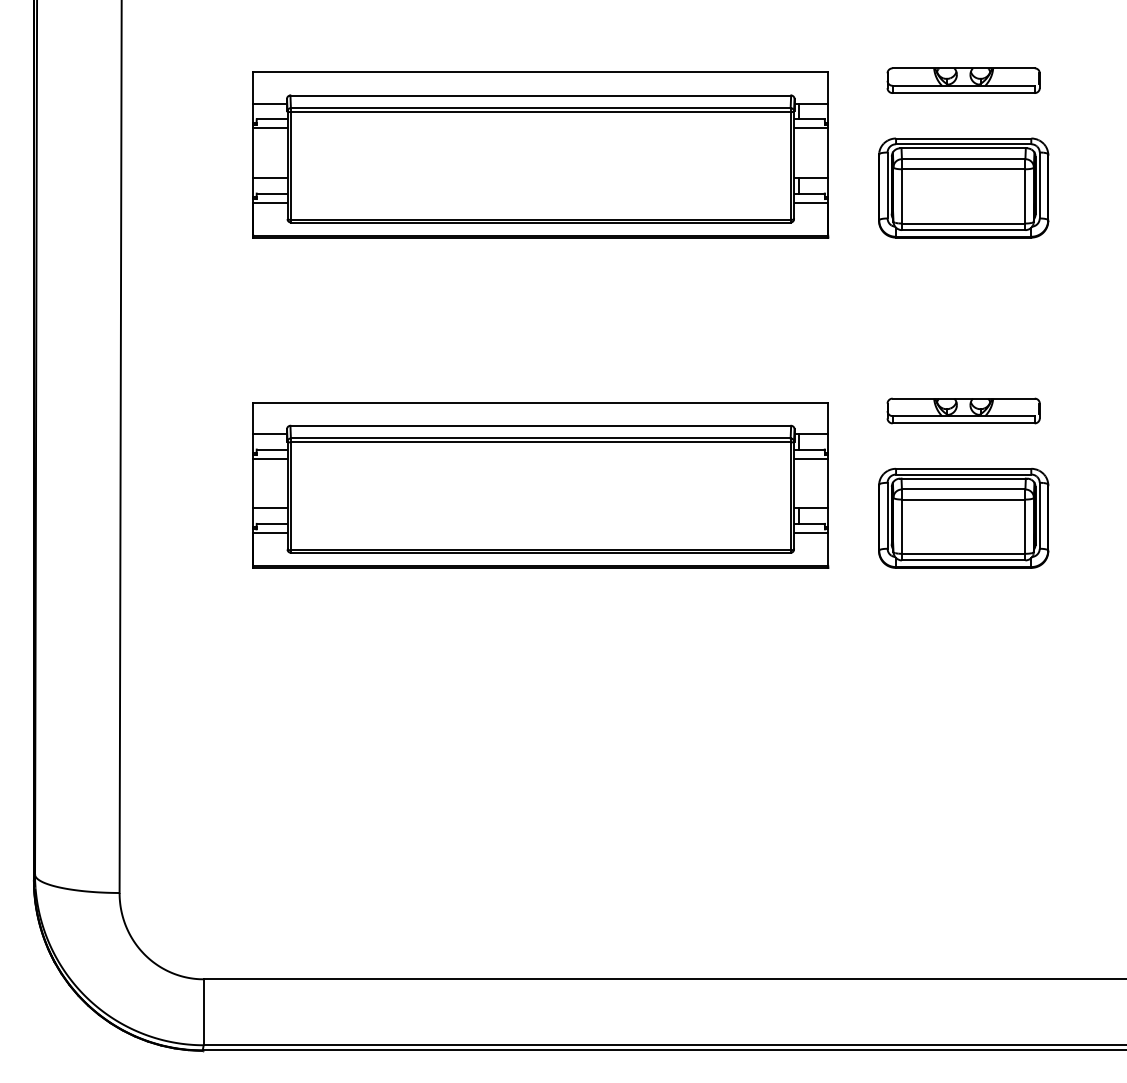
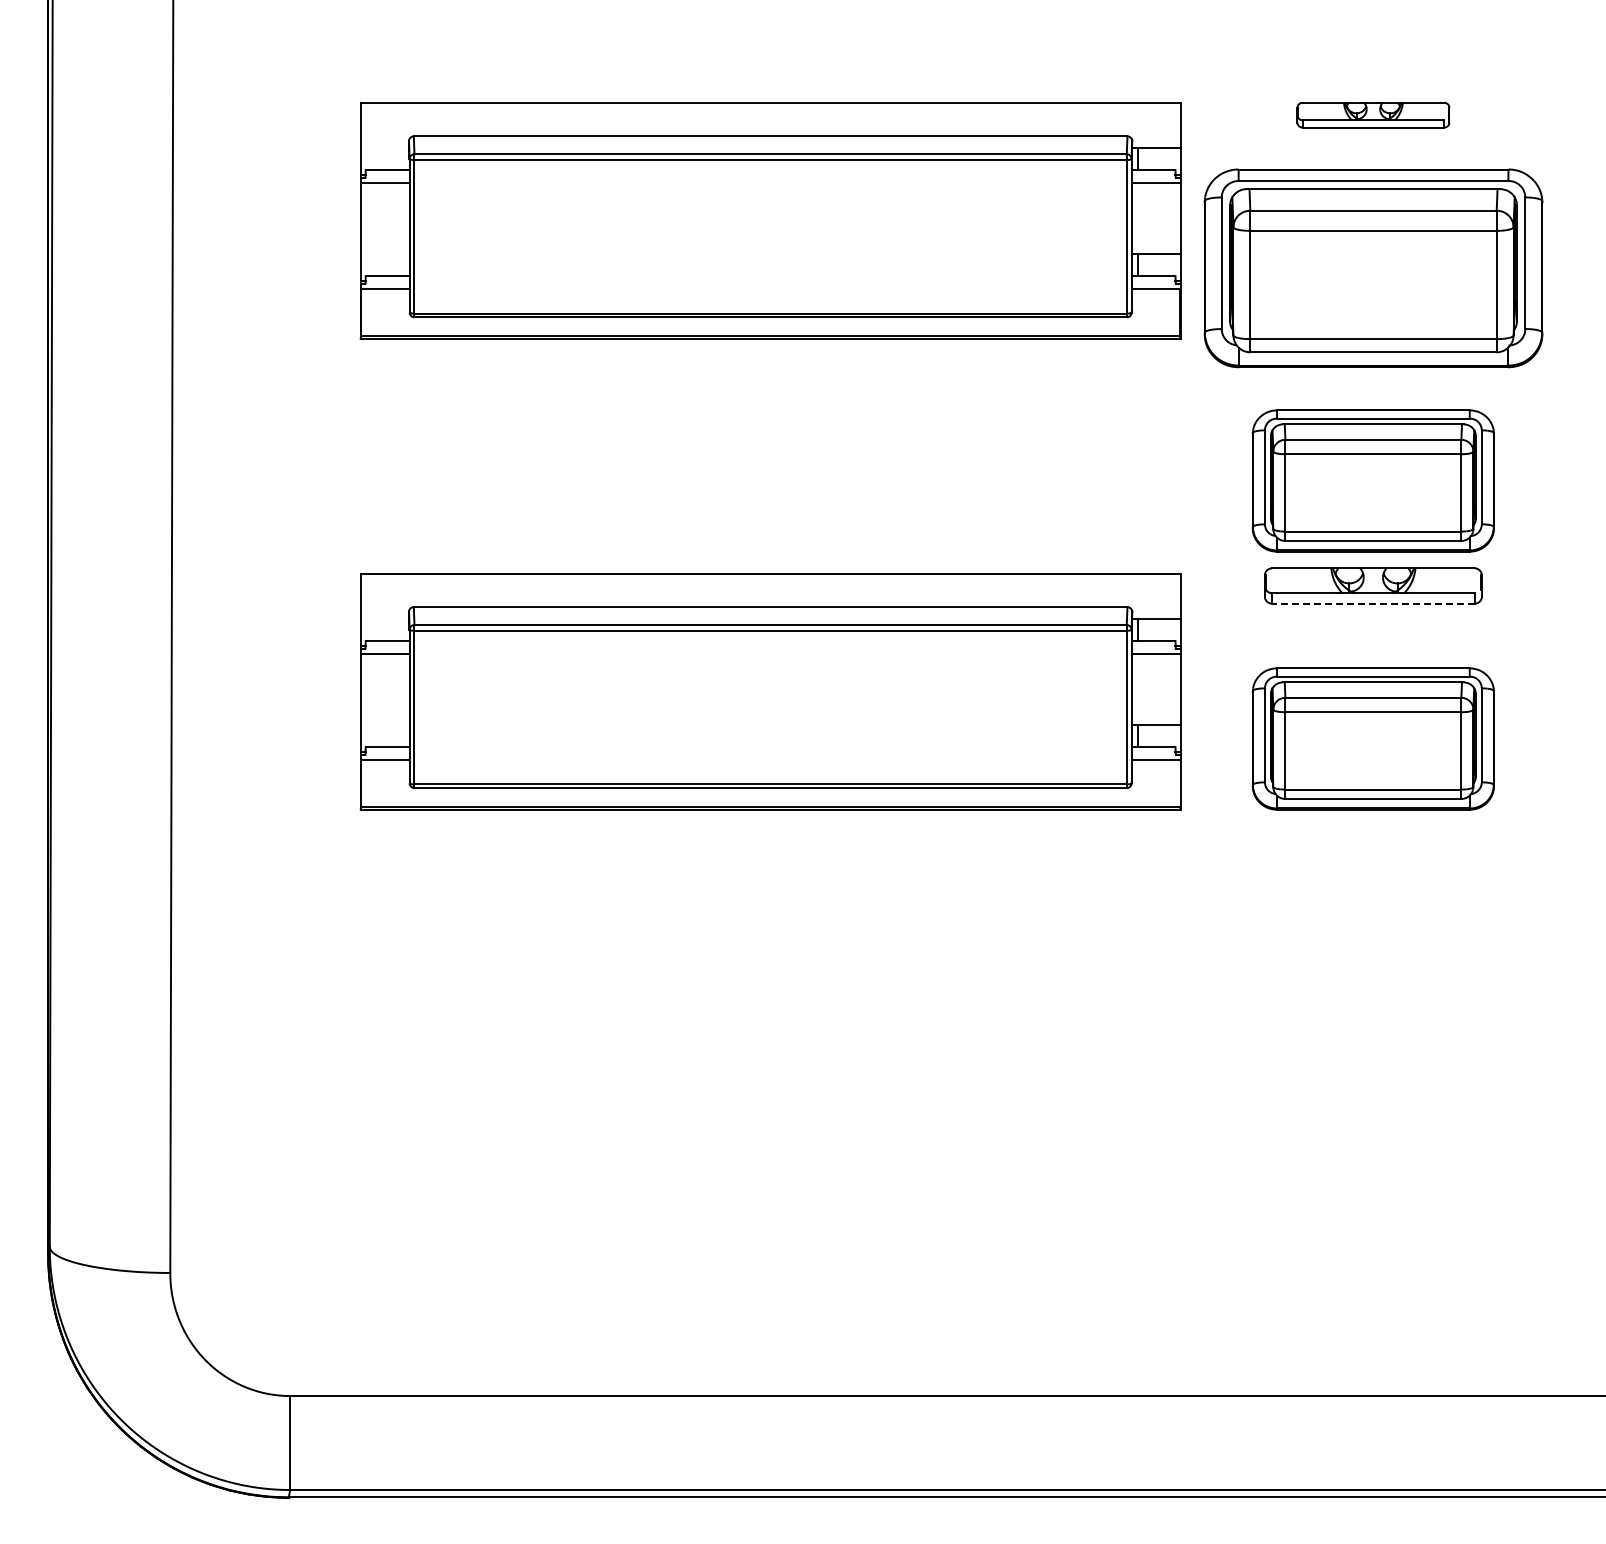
part: (963, 80) -> (1373, 114), size x0.7
line: (269, 103) -> (384, 147), removed
line: (269, 177) -> (384, 253), removed
part: (963, 187) -> (1372, 267), size x1.4
part: (963, 336) -> (1372, 480), added
line: (963, 423) -> (1372, 603), solid -> dashed
line: (269, 433) -> (384, 618), removed
line: (269, 508) -> (384, 724), removed

